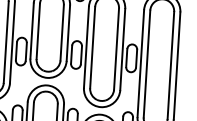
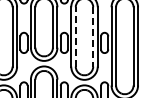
line: (92, 47) -> (75, 36), solid -> dashed
line: (116, 48) -> (93, 36), solid -> dashed

